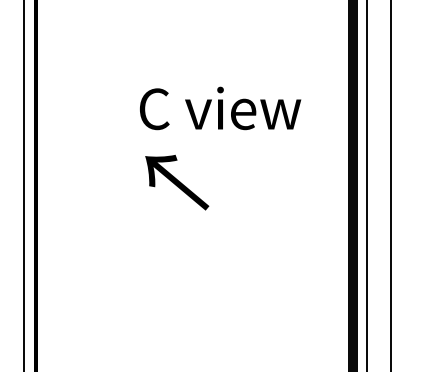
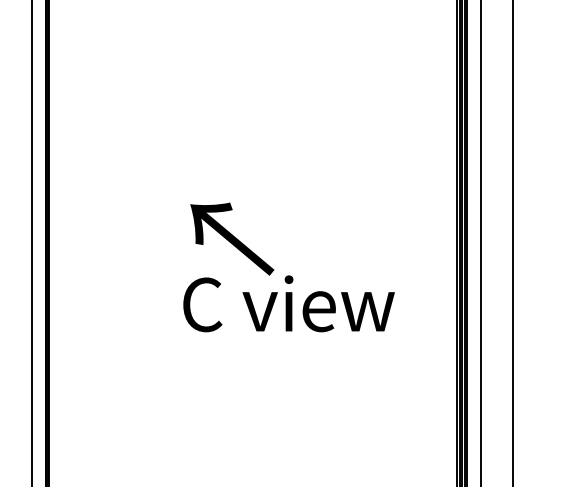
text: (220, 108) -> (288, 303), moved

